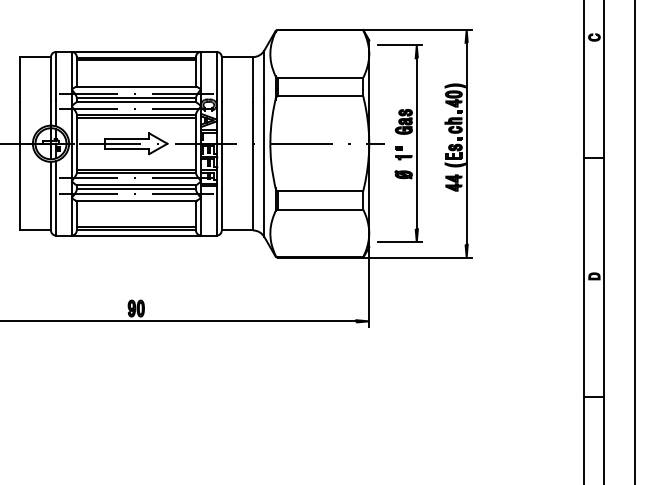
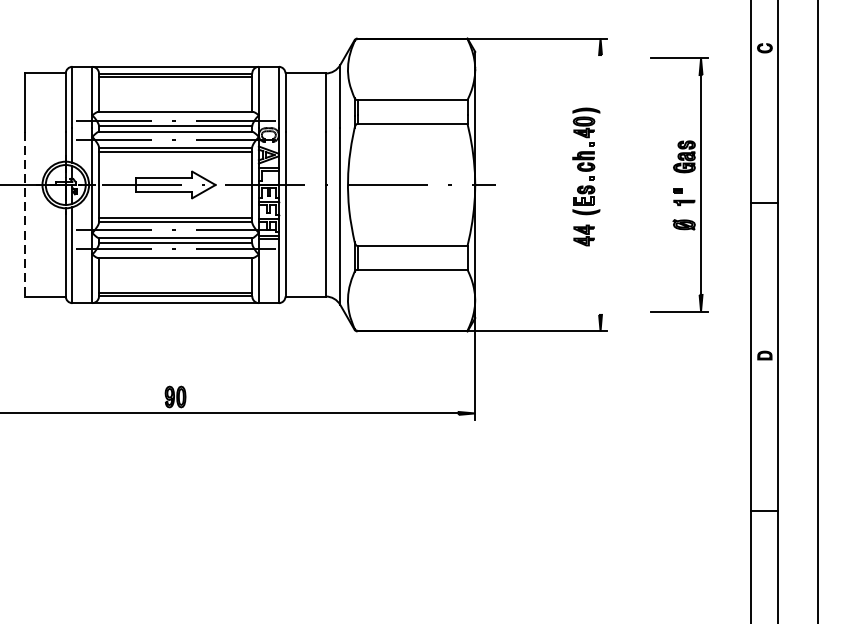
part: (399, 143) -> (678, 184), moved
line: (466, 143) -> (600, 184), removed
line: (19, 166) -> (25, 214), solid -> dashed

